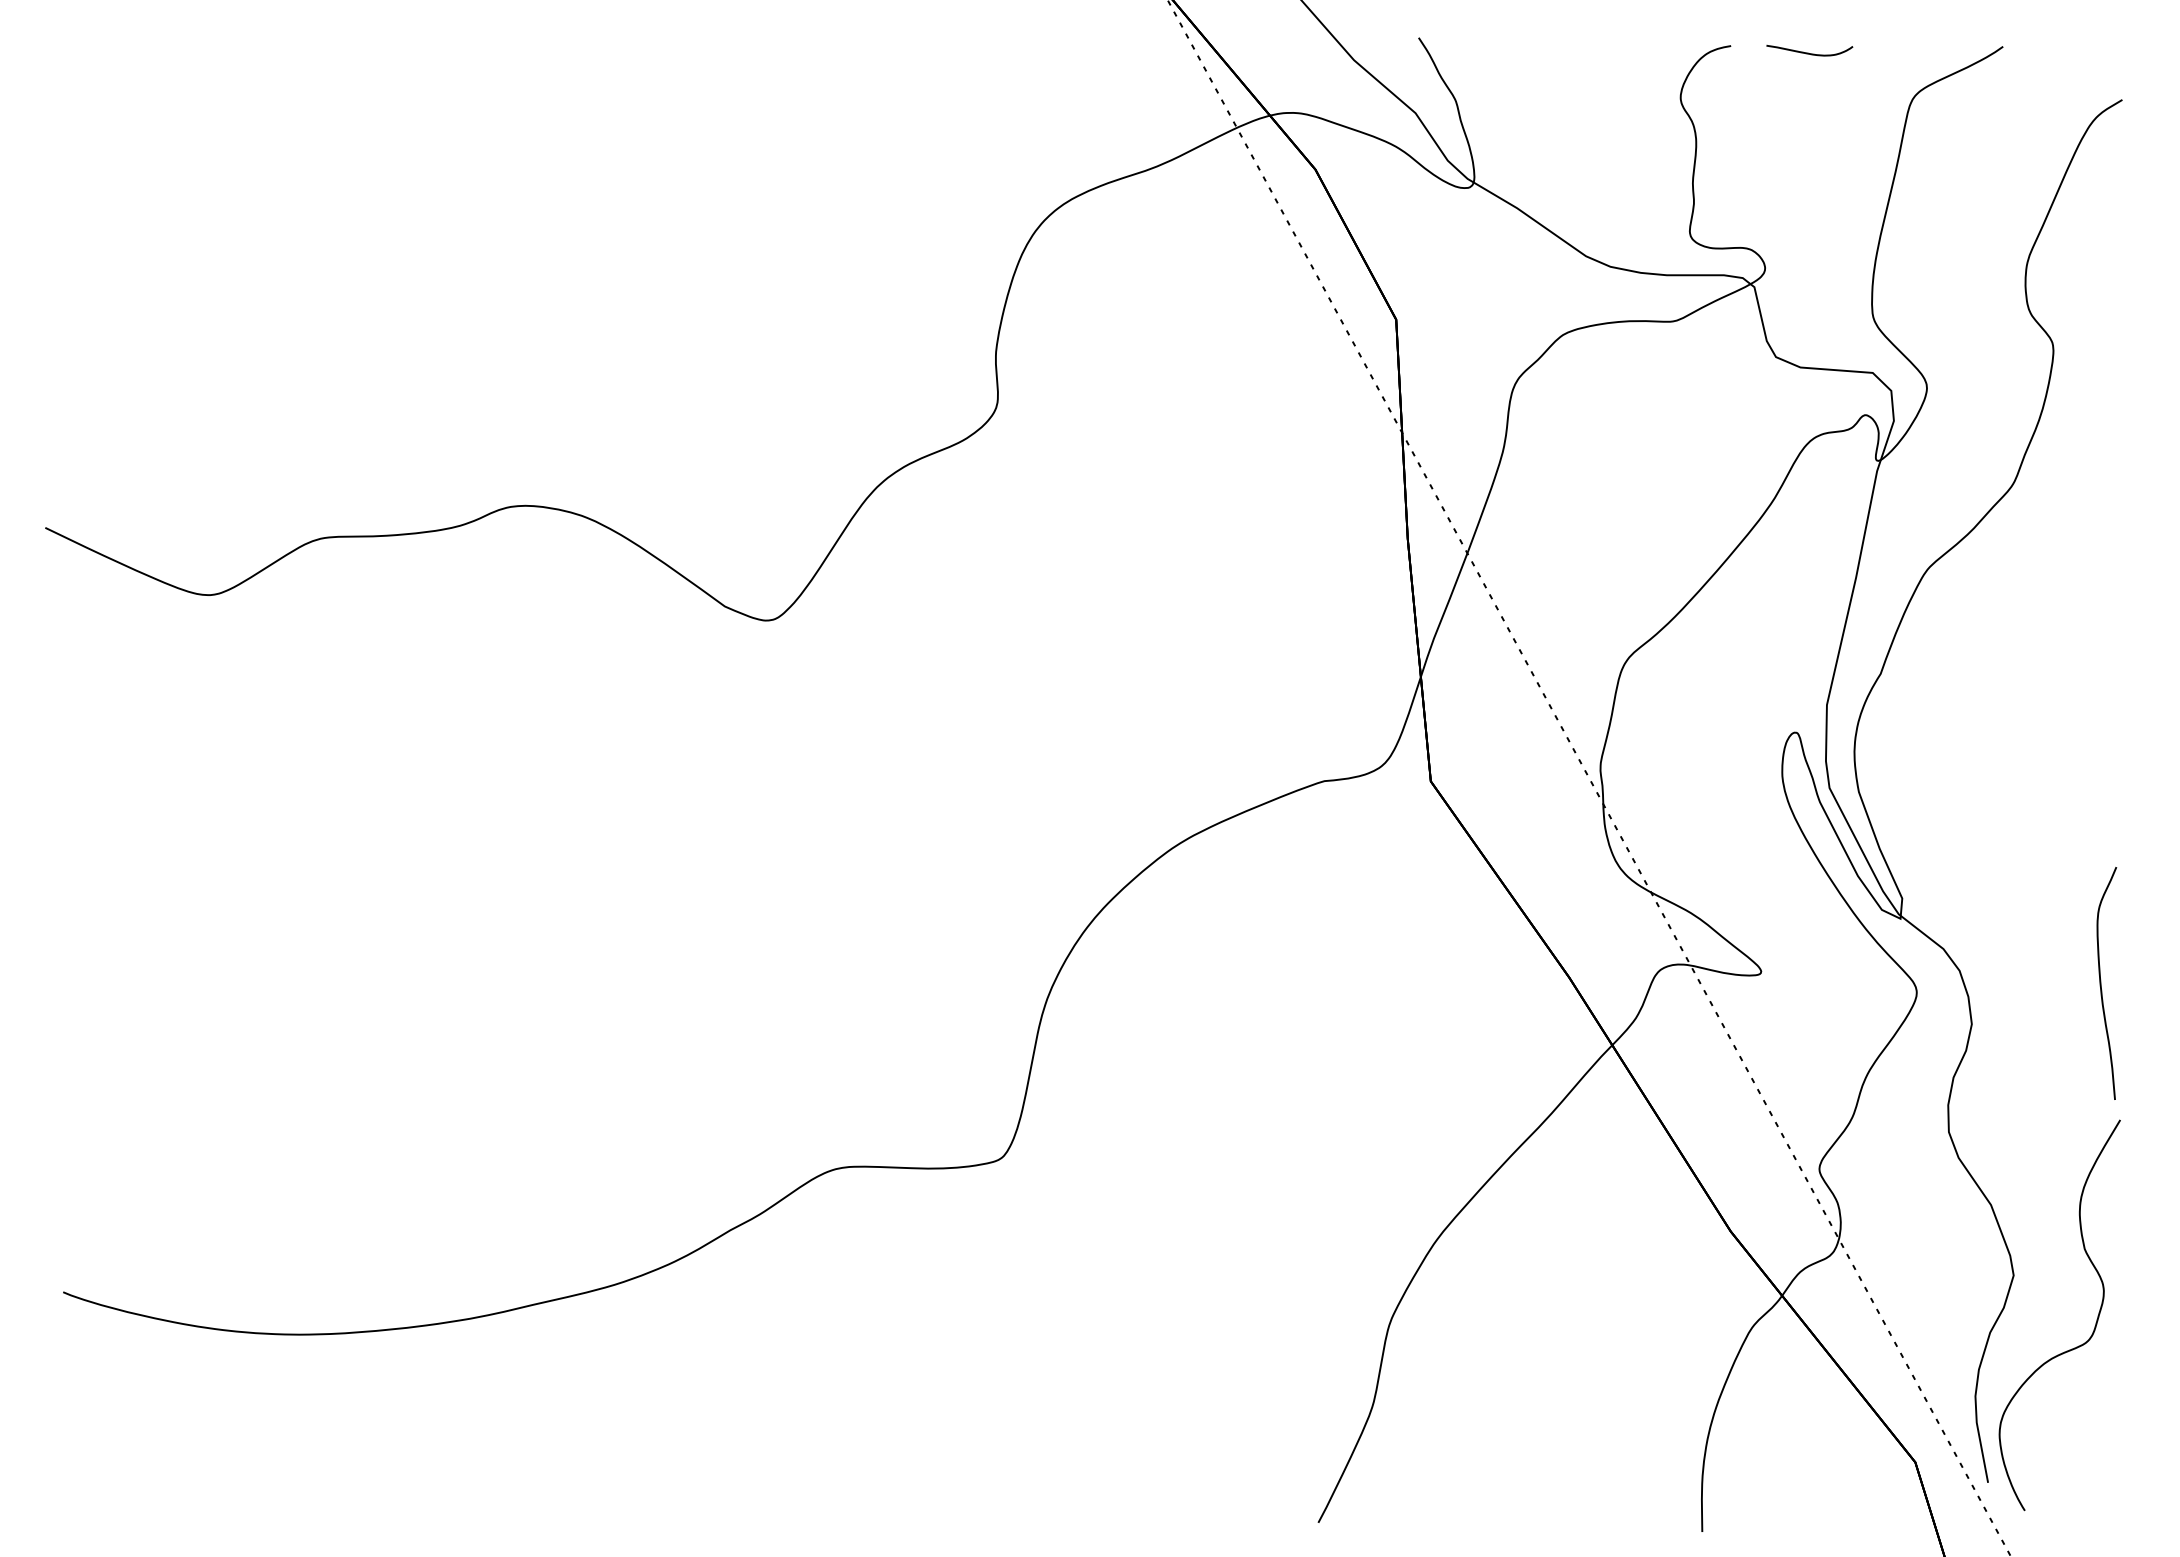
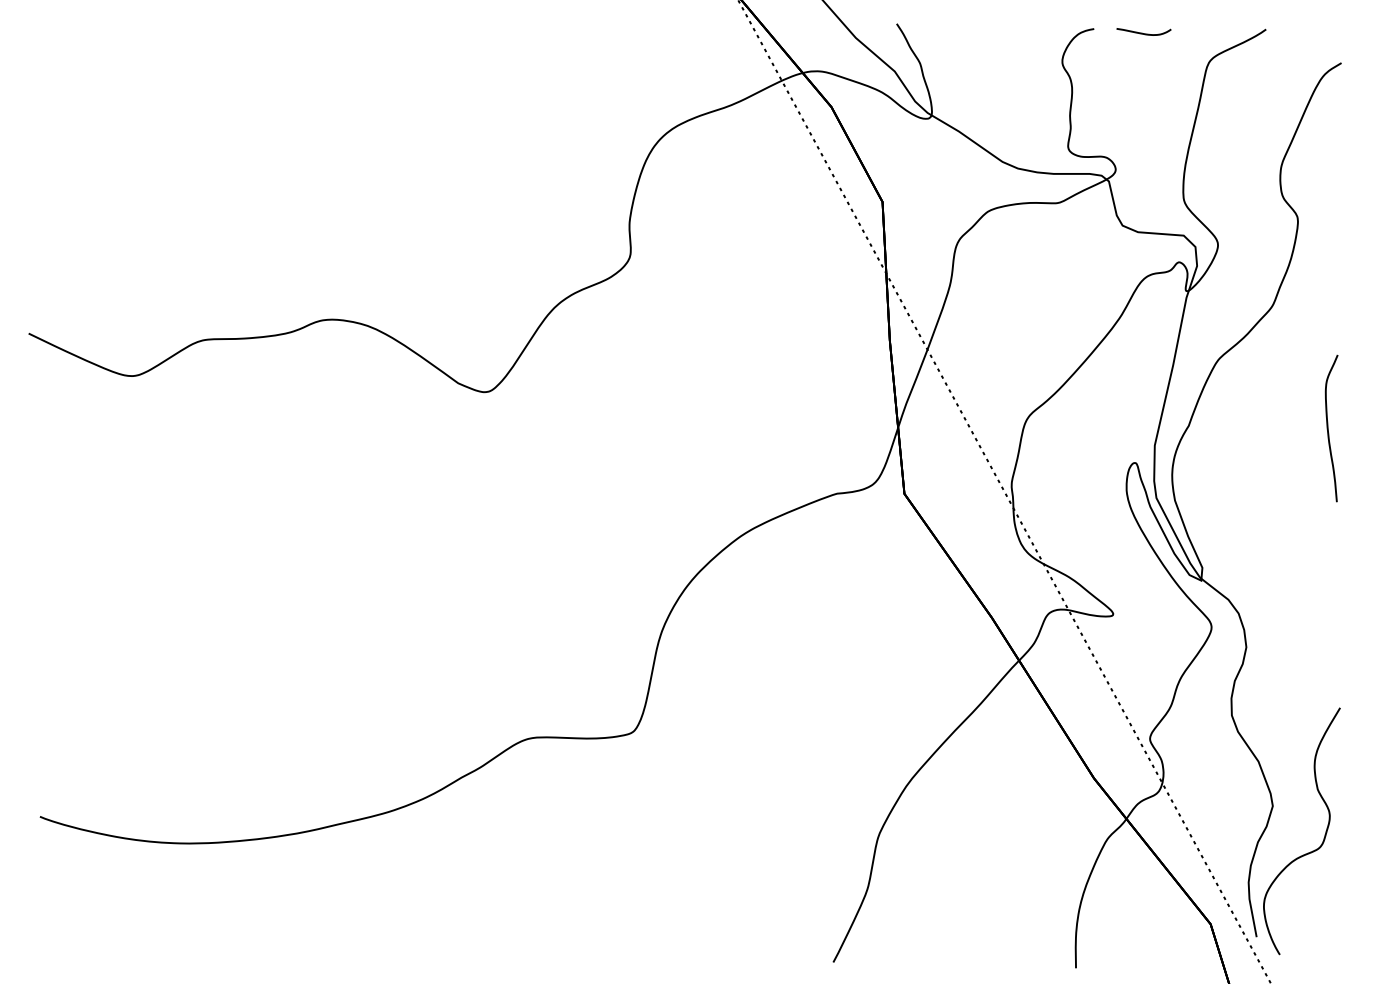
curve: (2101, 983) -> (1328, 428), moved

